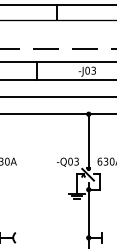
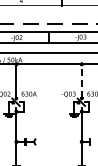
line: (88, 141) -> (81, 81), solid -> dashed

